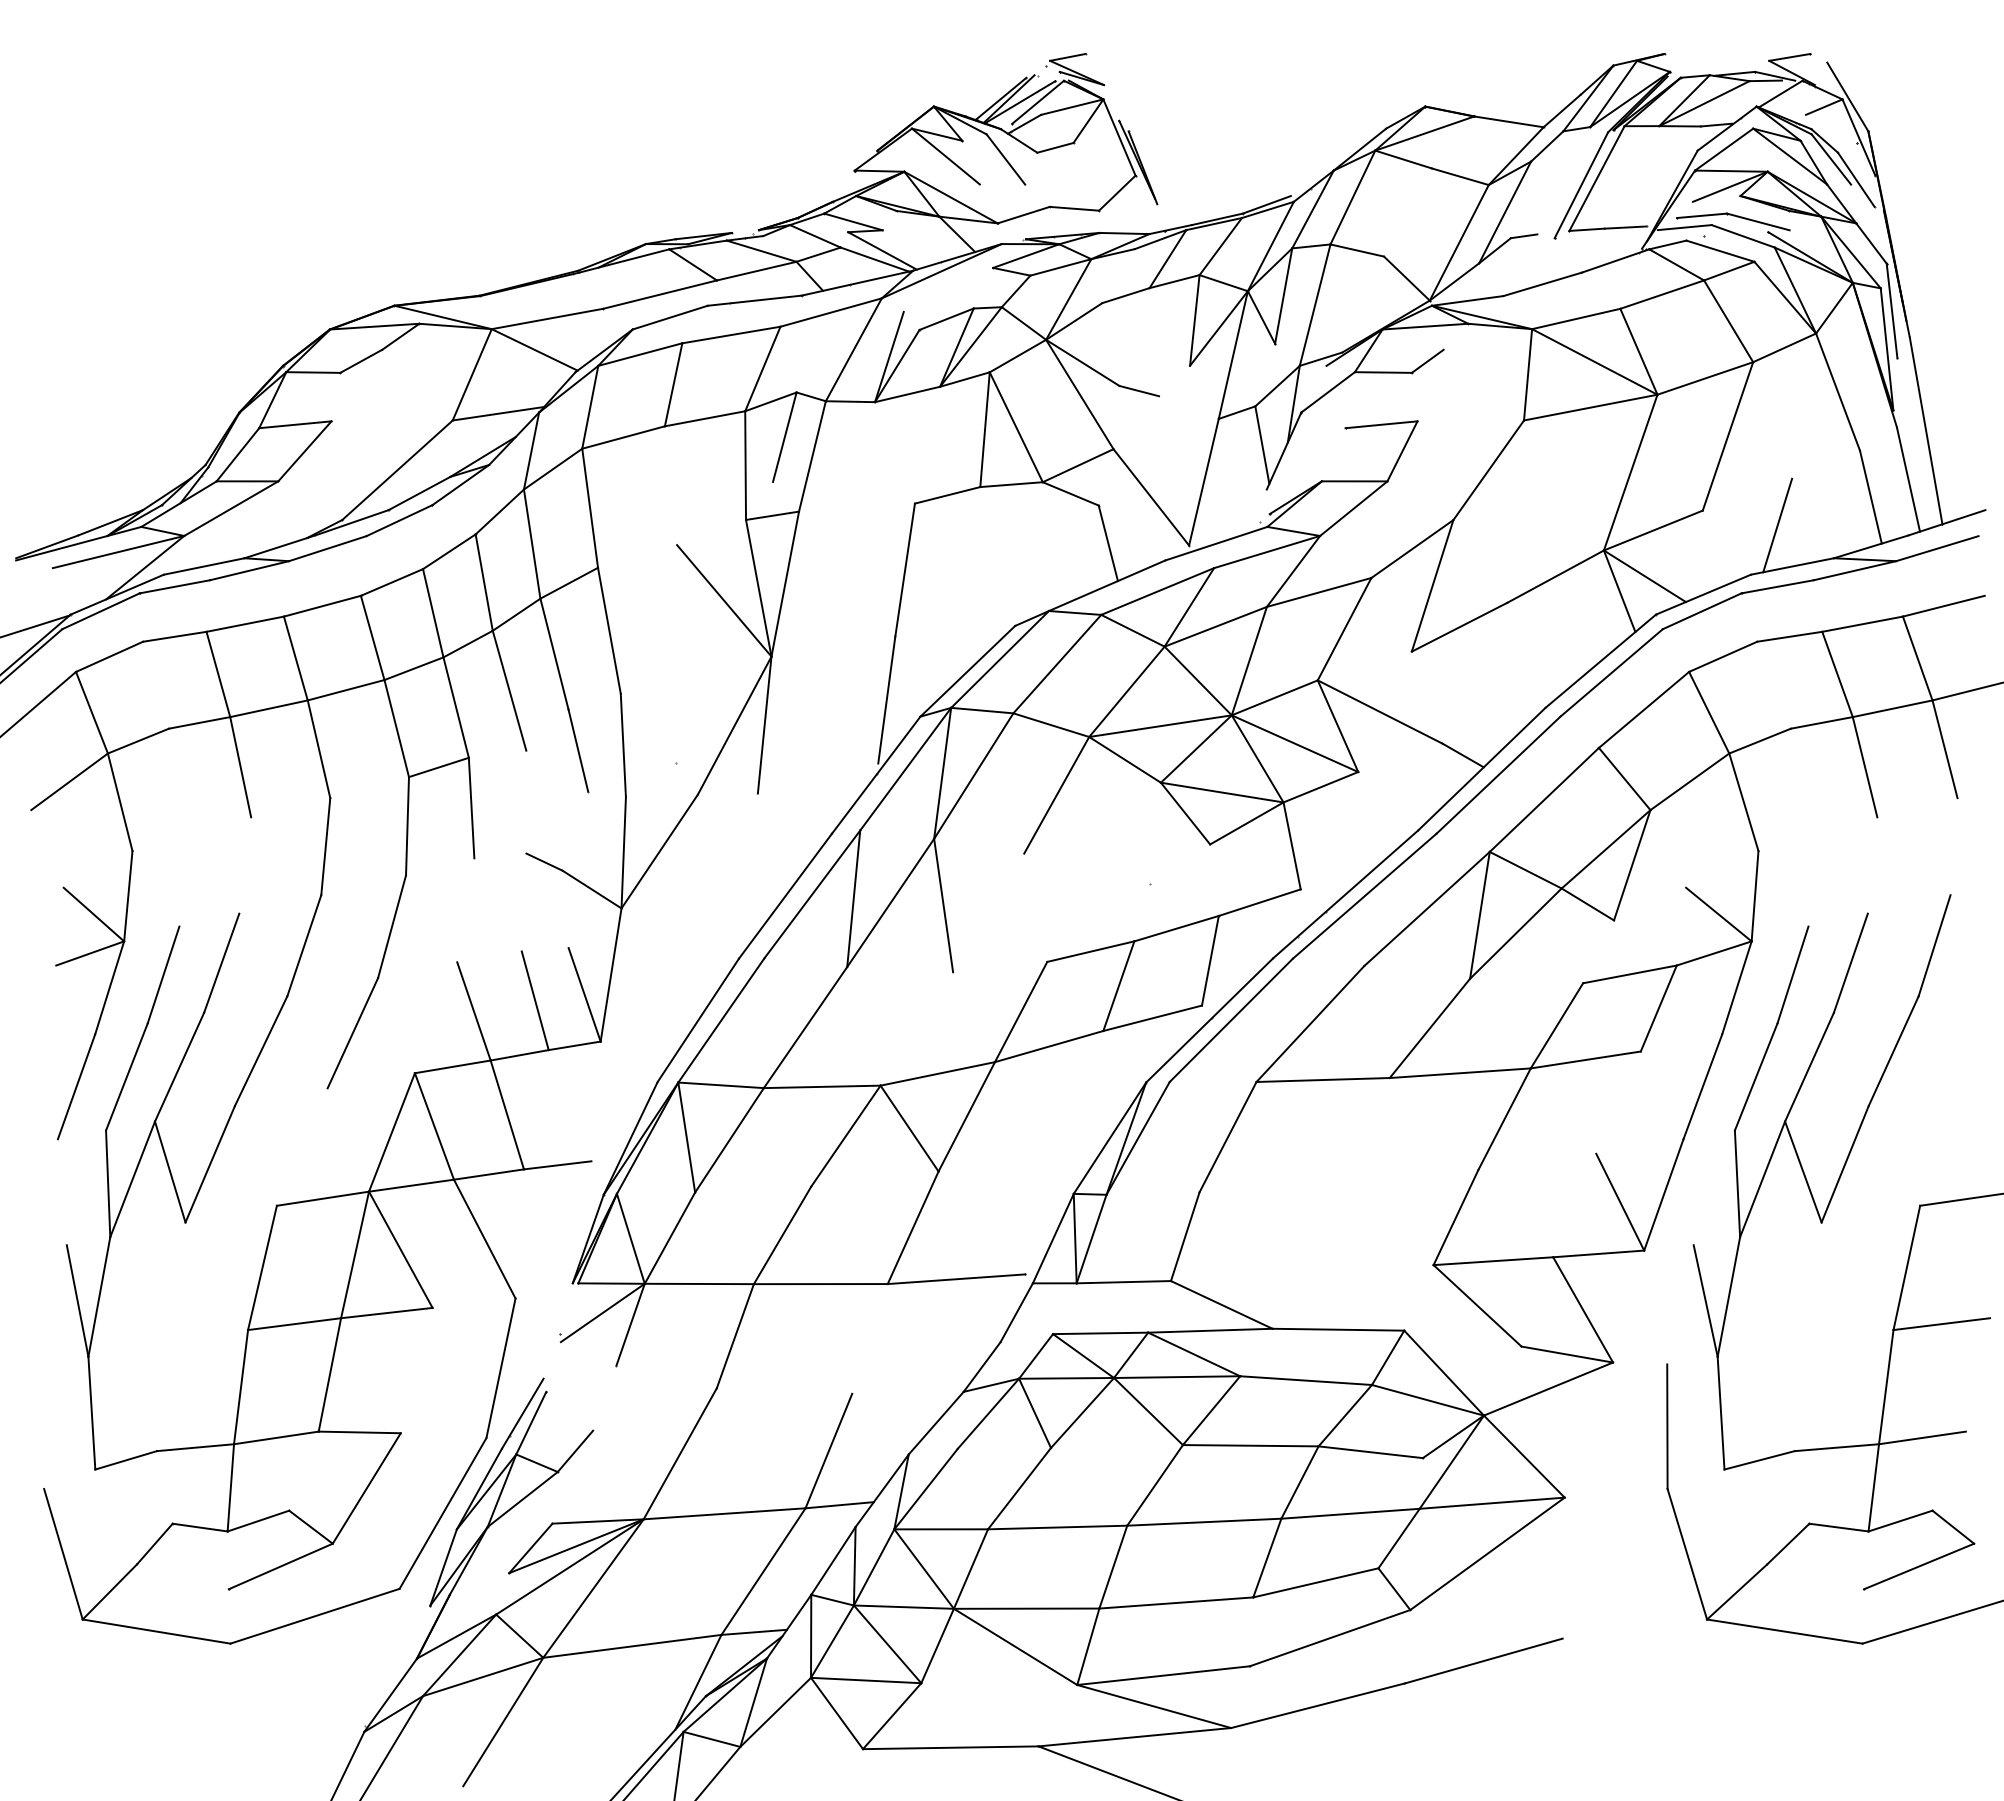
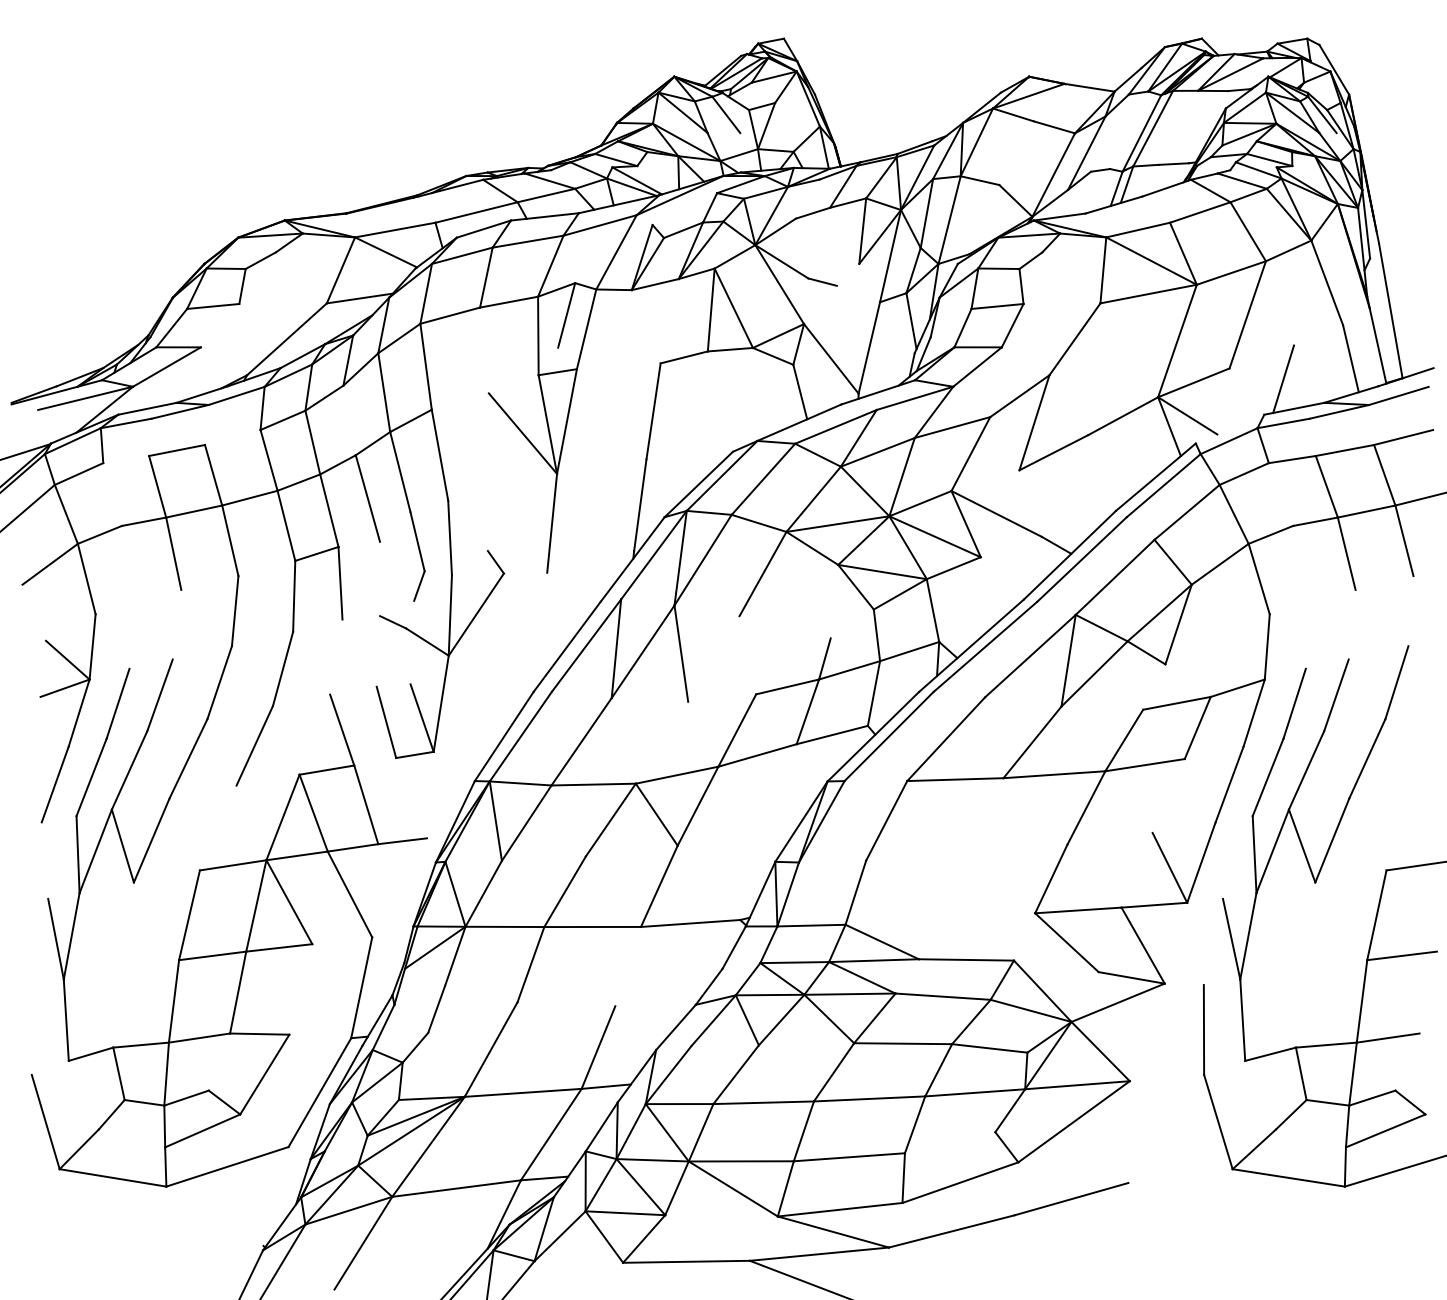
line: (1684, 227) -> (1216, 164), removed
line: (304, 451) -> (219, 325), removed
line: (483, 582) -> (349, 420), removed
line: (1703, 594) -> (1230, 429), removed
line: (321, 605) -> (232, 436), removed
line: (174, 636) -> (125, 459), removed
line: (734, 725) -> (530, 523), removed
line: (1718, 914) -> (1240, 660), removed
line: (519, 1055) -> (375, 761), removed
line: (1315, 1582) -> (949, 1142), removed

